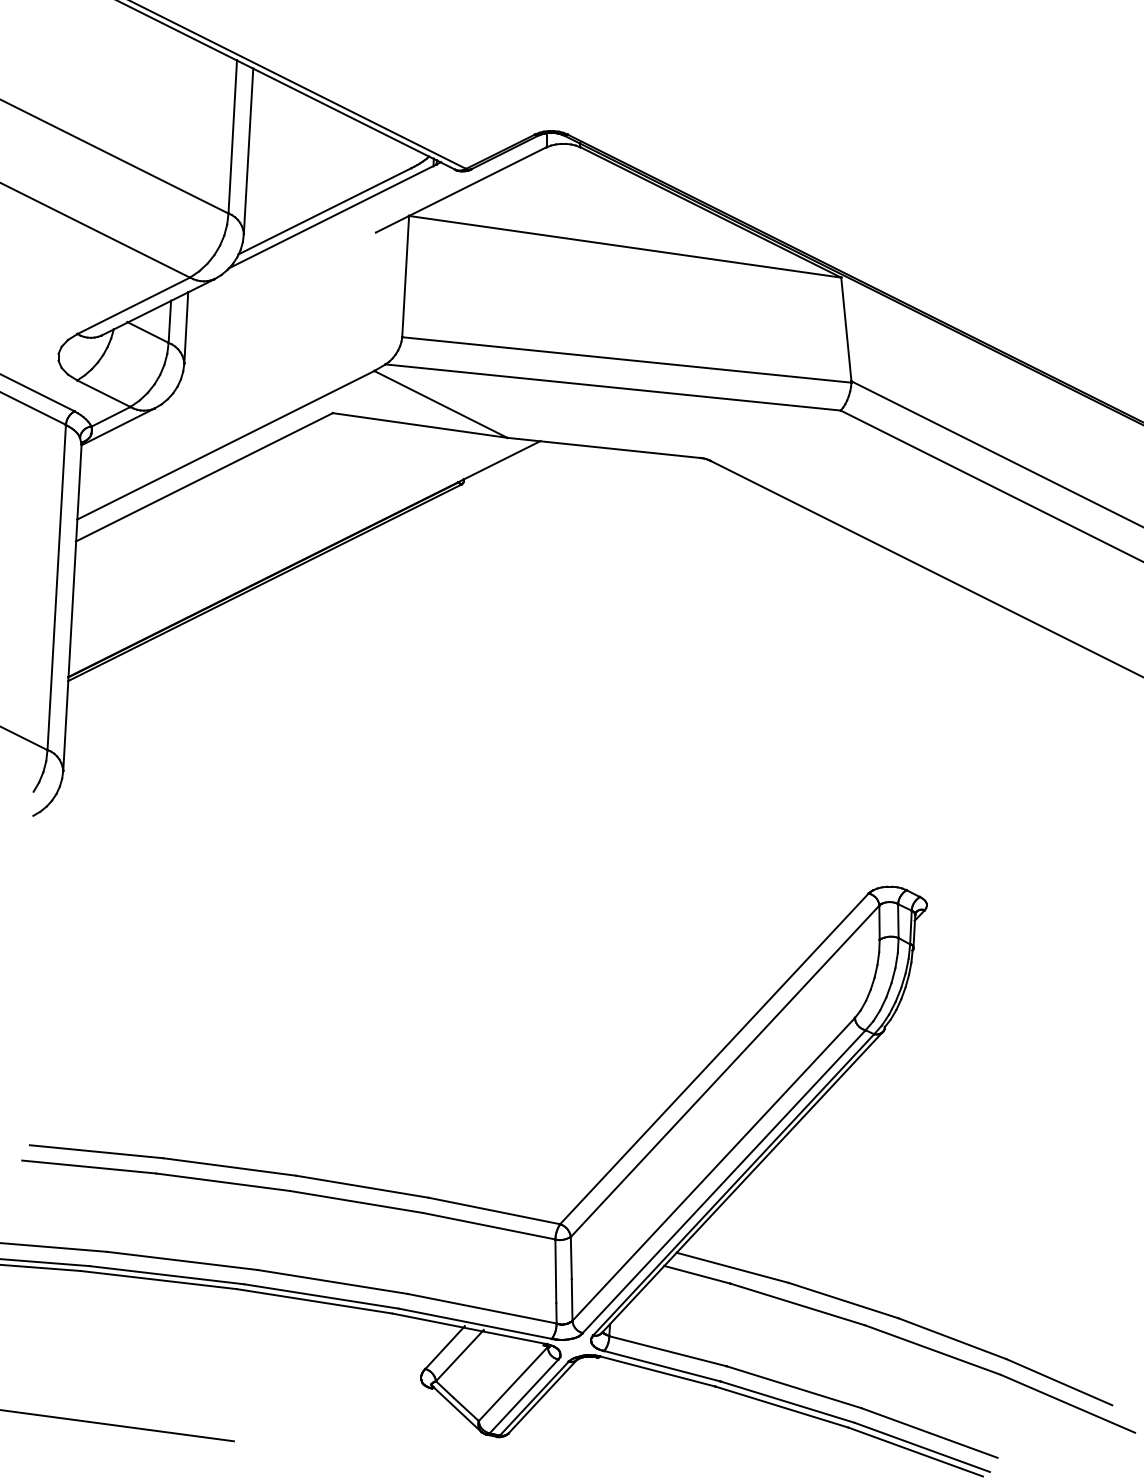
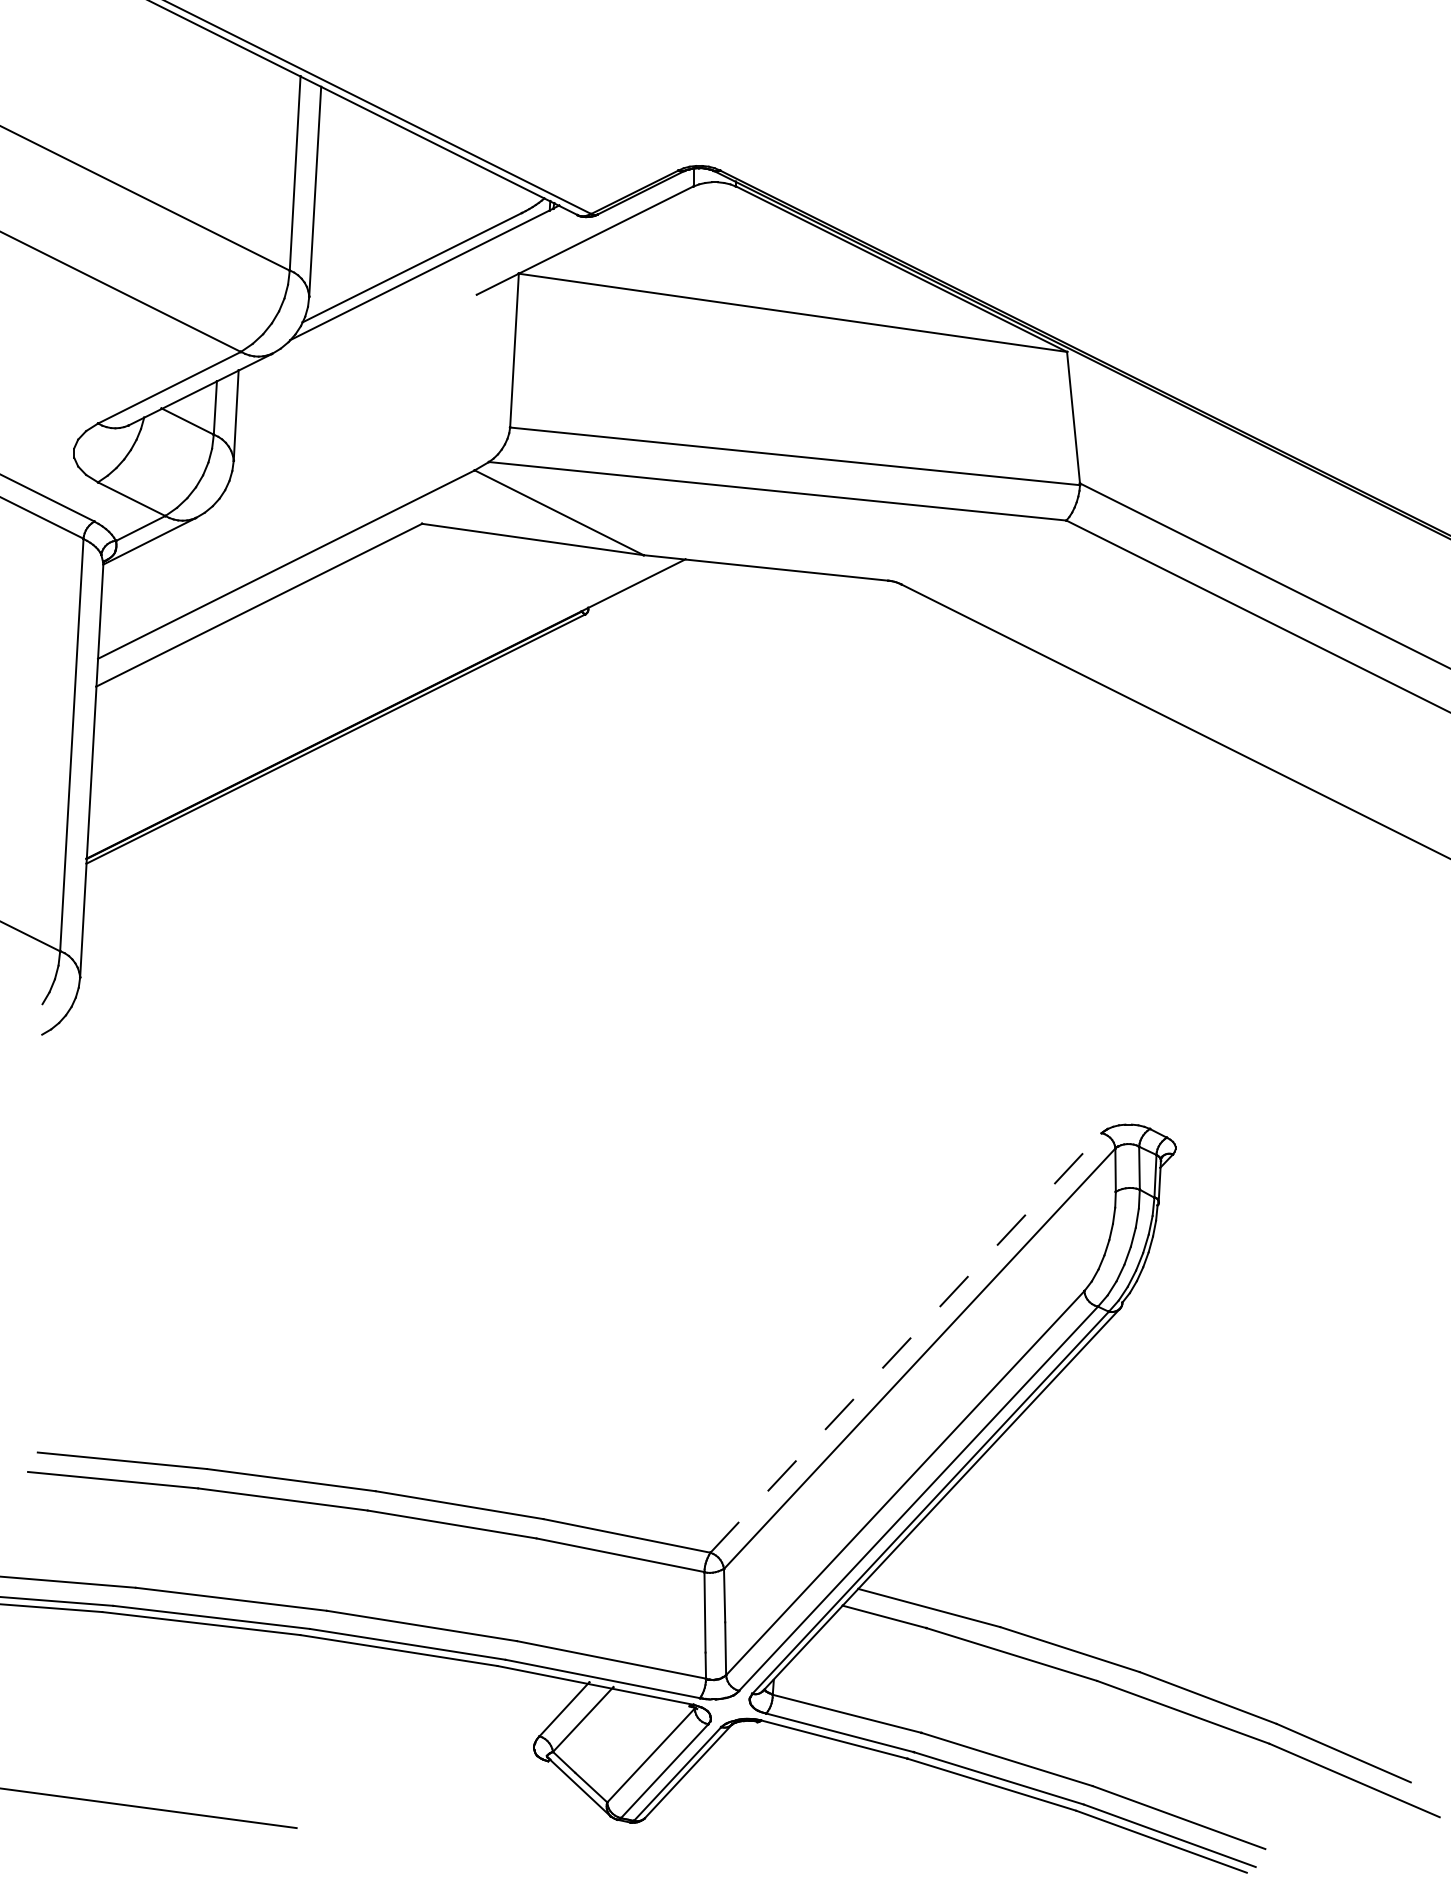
line: (714, 1058) -> (906, 1342), solid -> dashed

